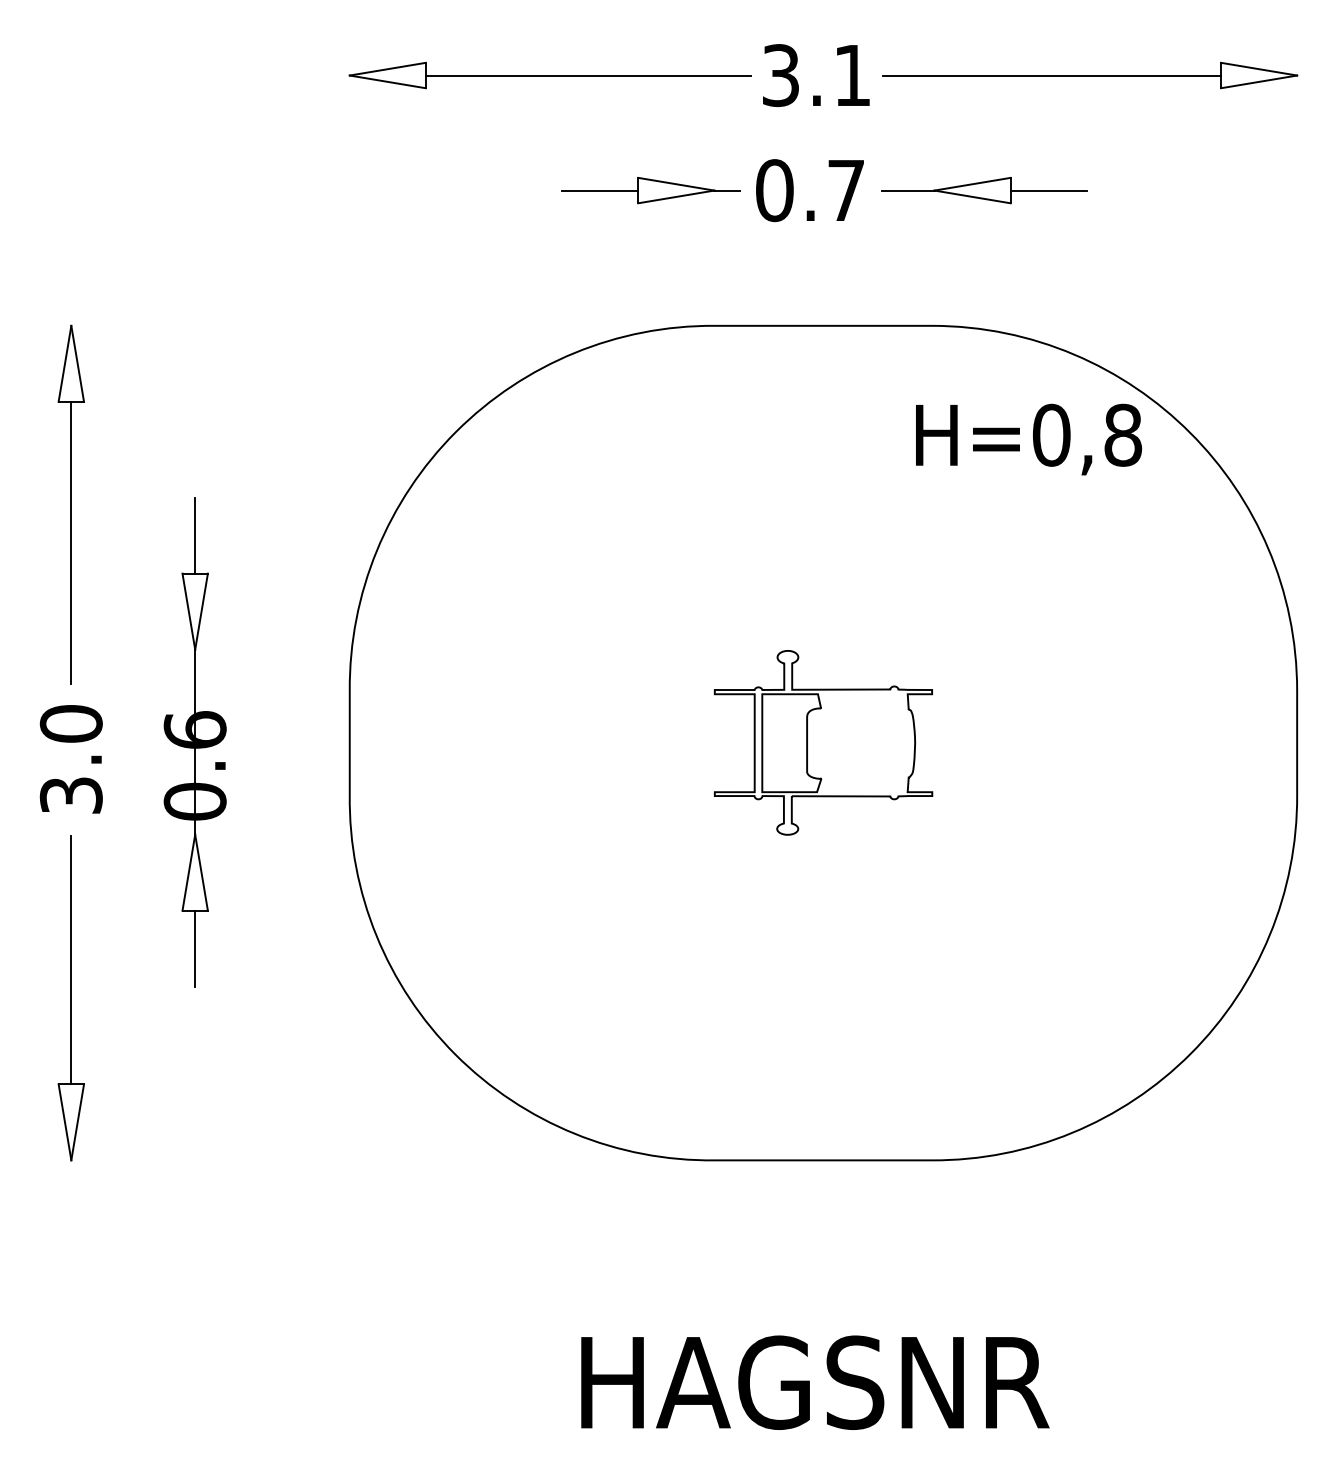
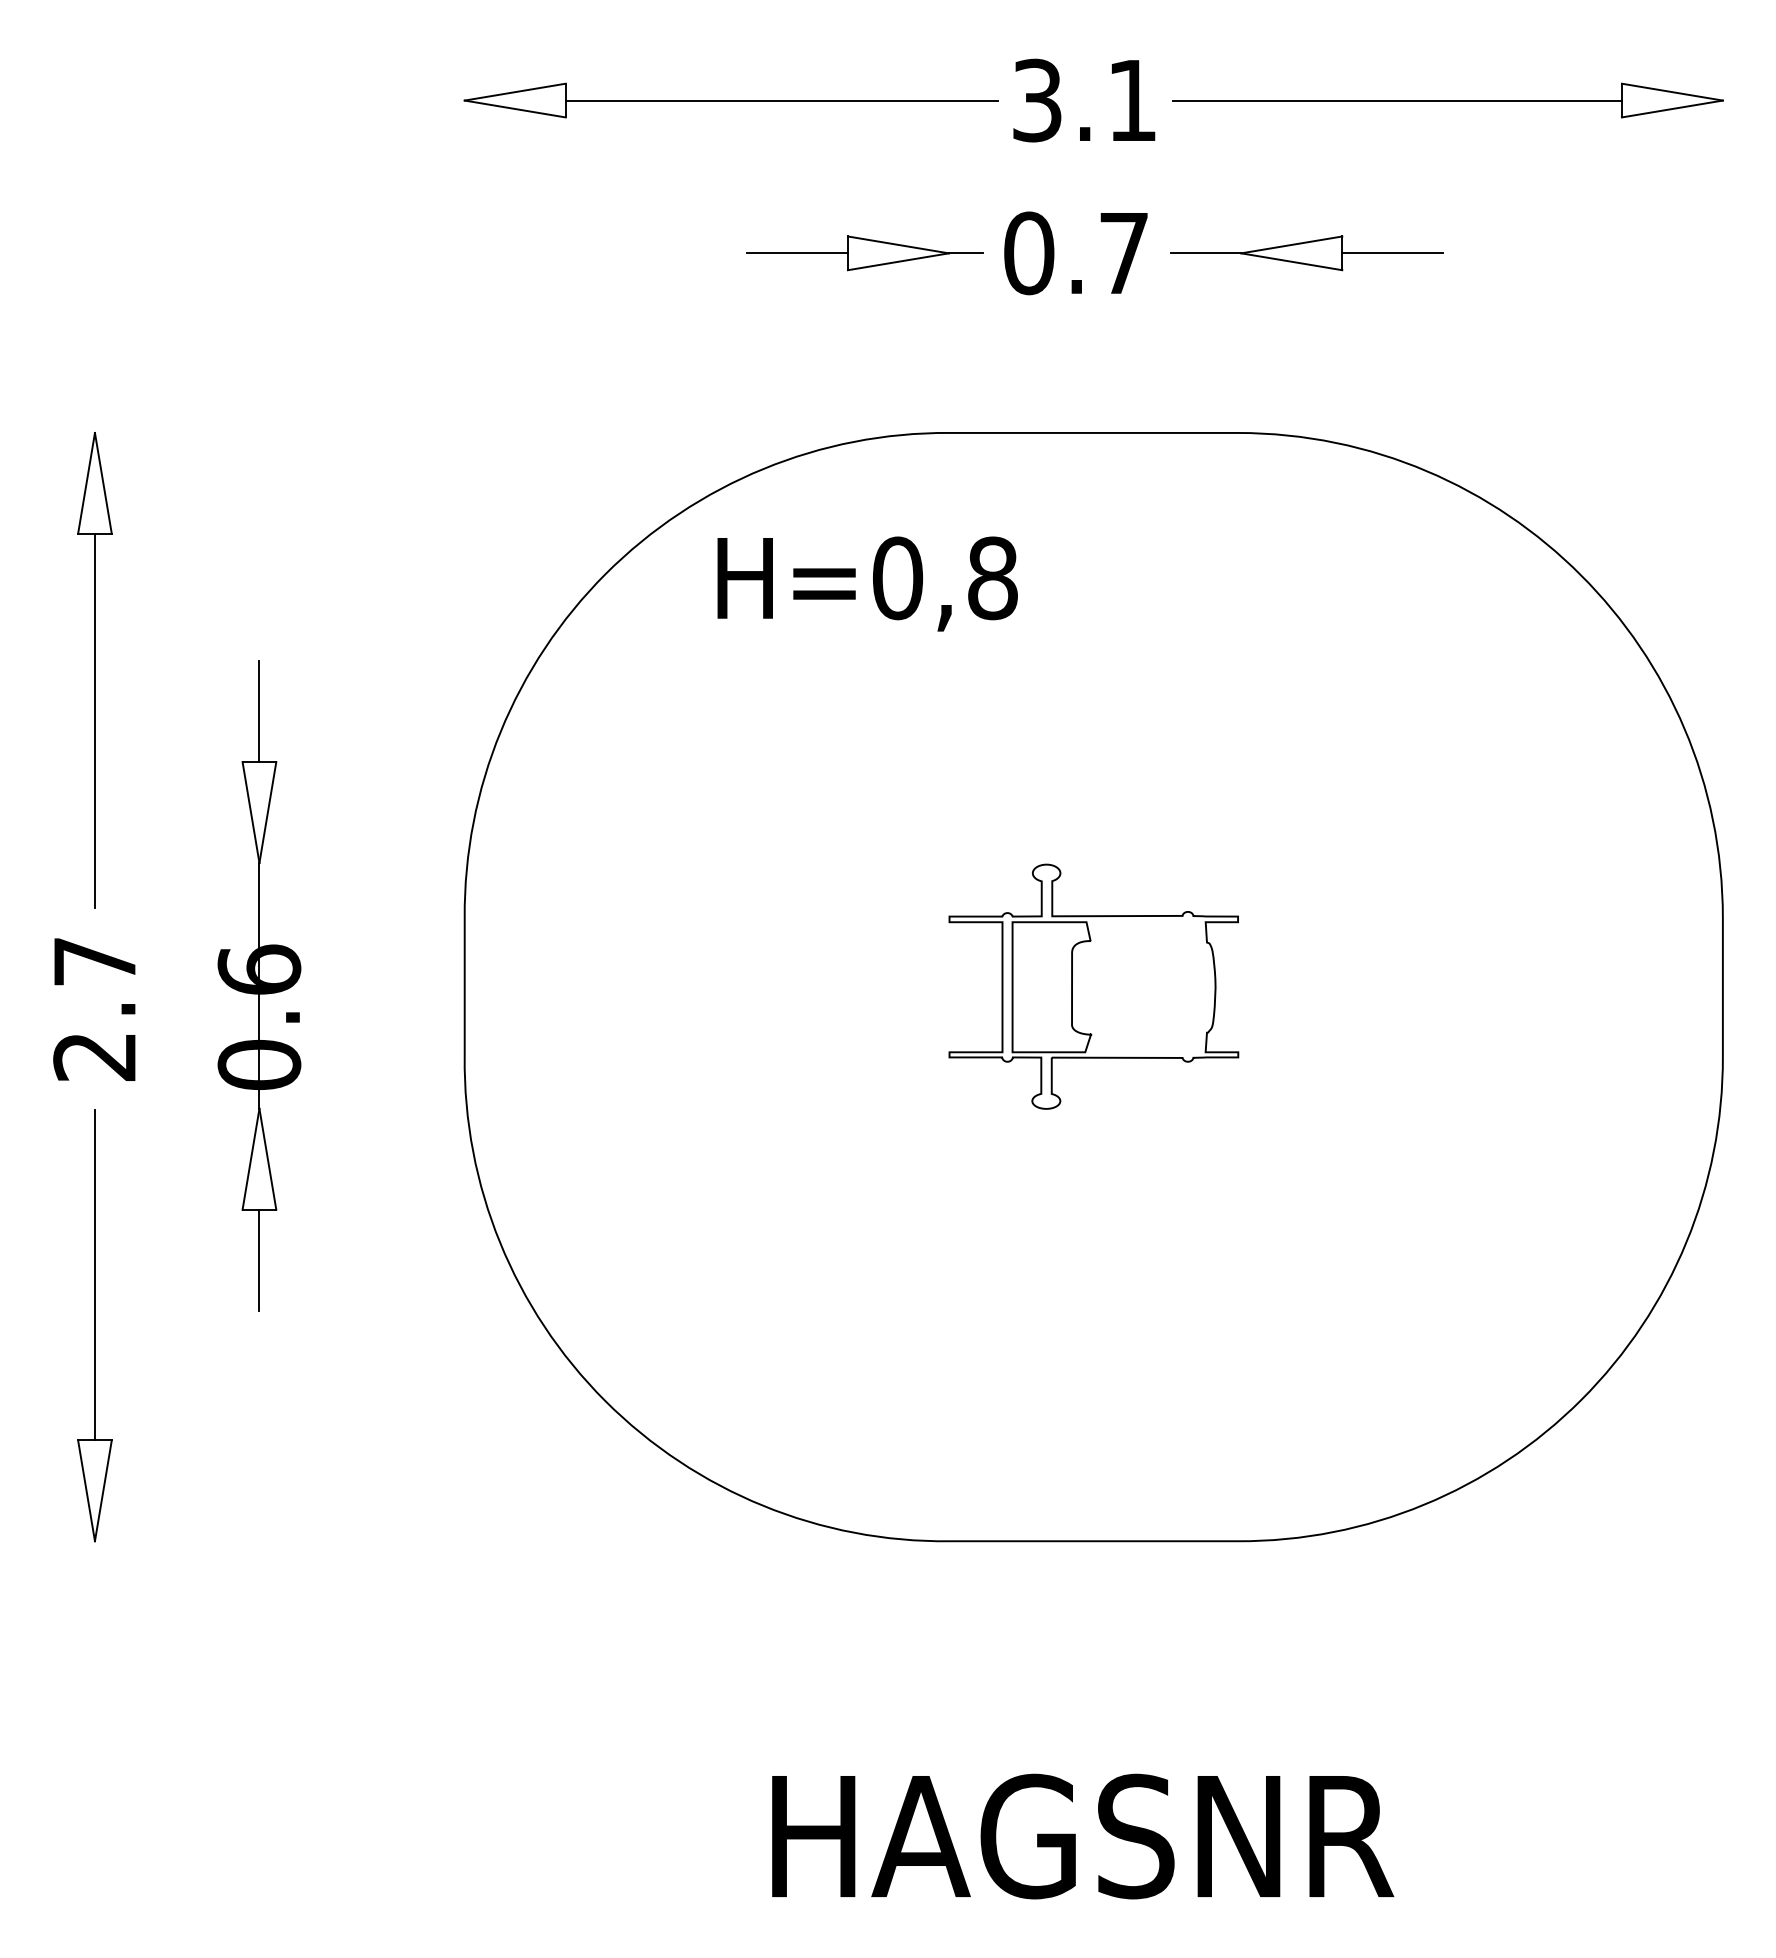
text: (1028, 439) -> (867, 583), moved
text: (70, 759) -> (94, 1008), 3.0 -> 2.7

